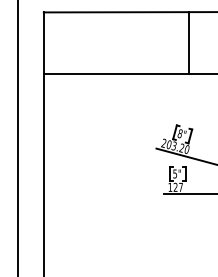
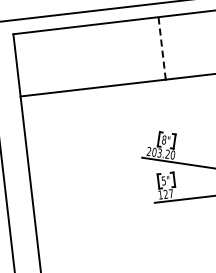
line: (188, 42) -> (161, 47), solid -> dashed

